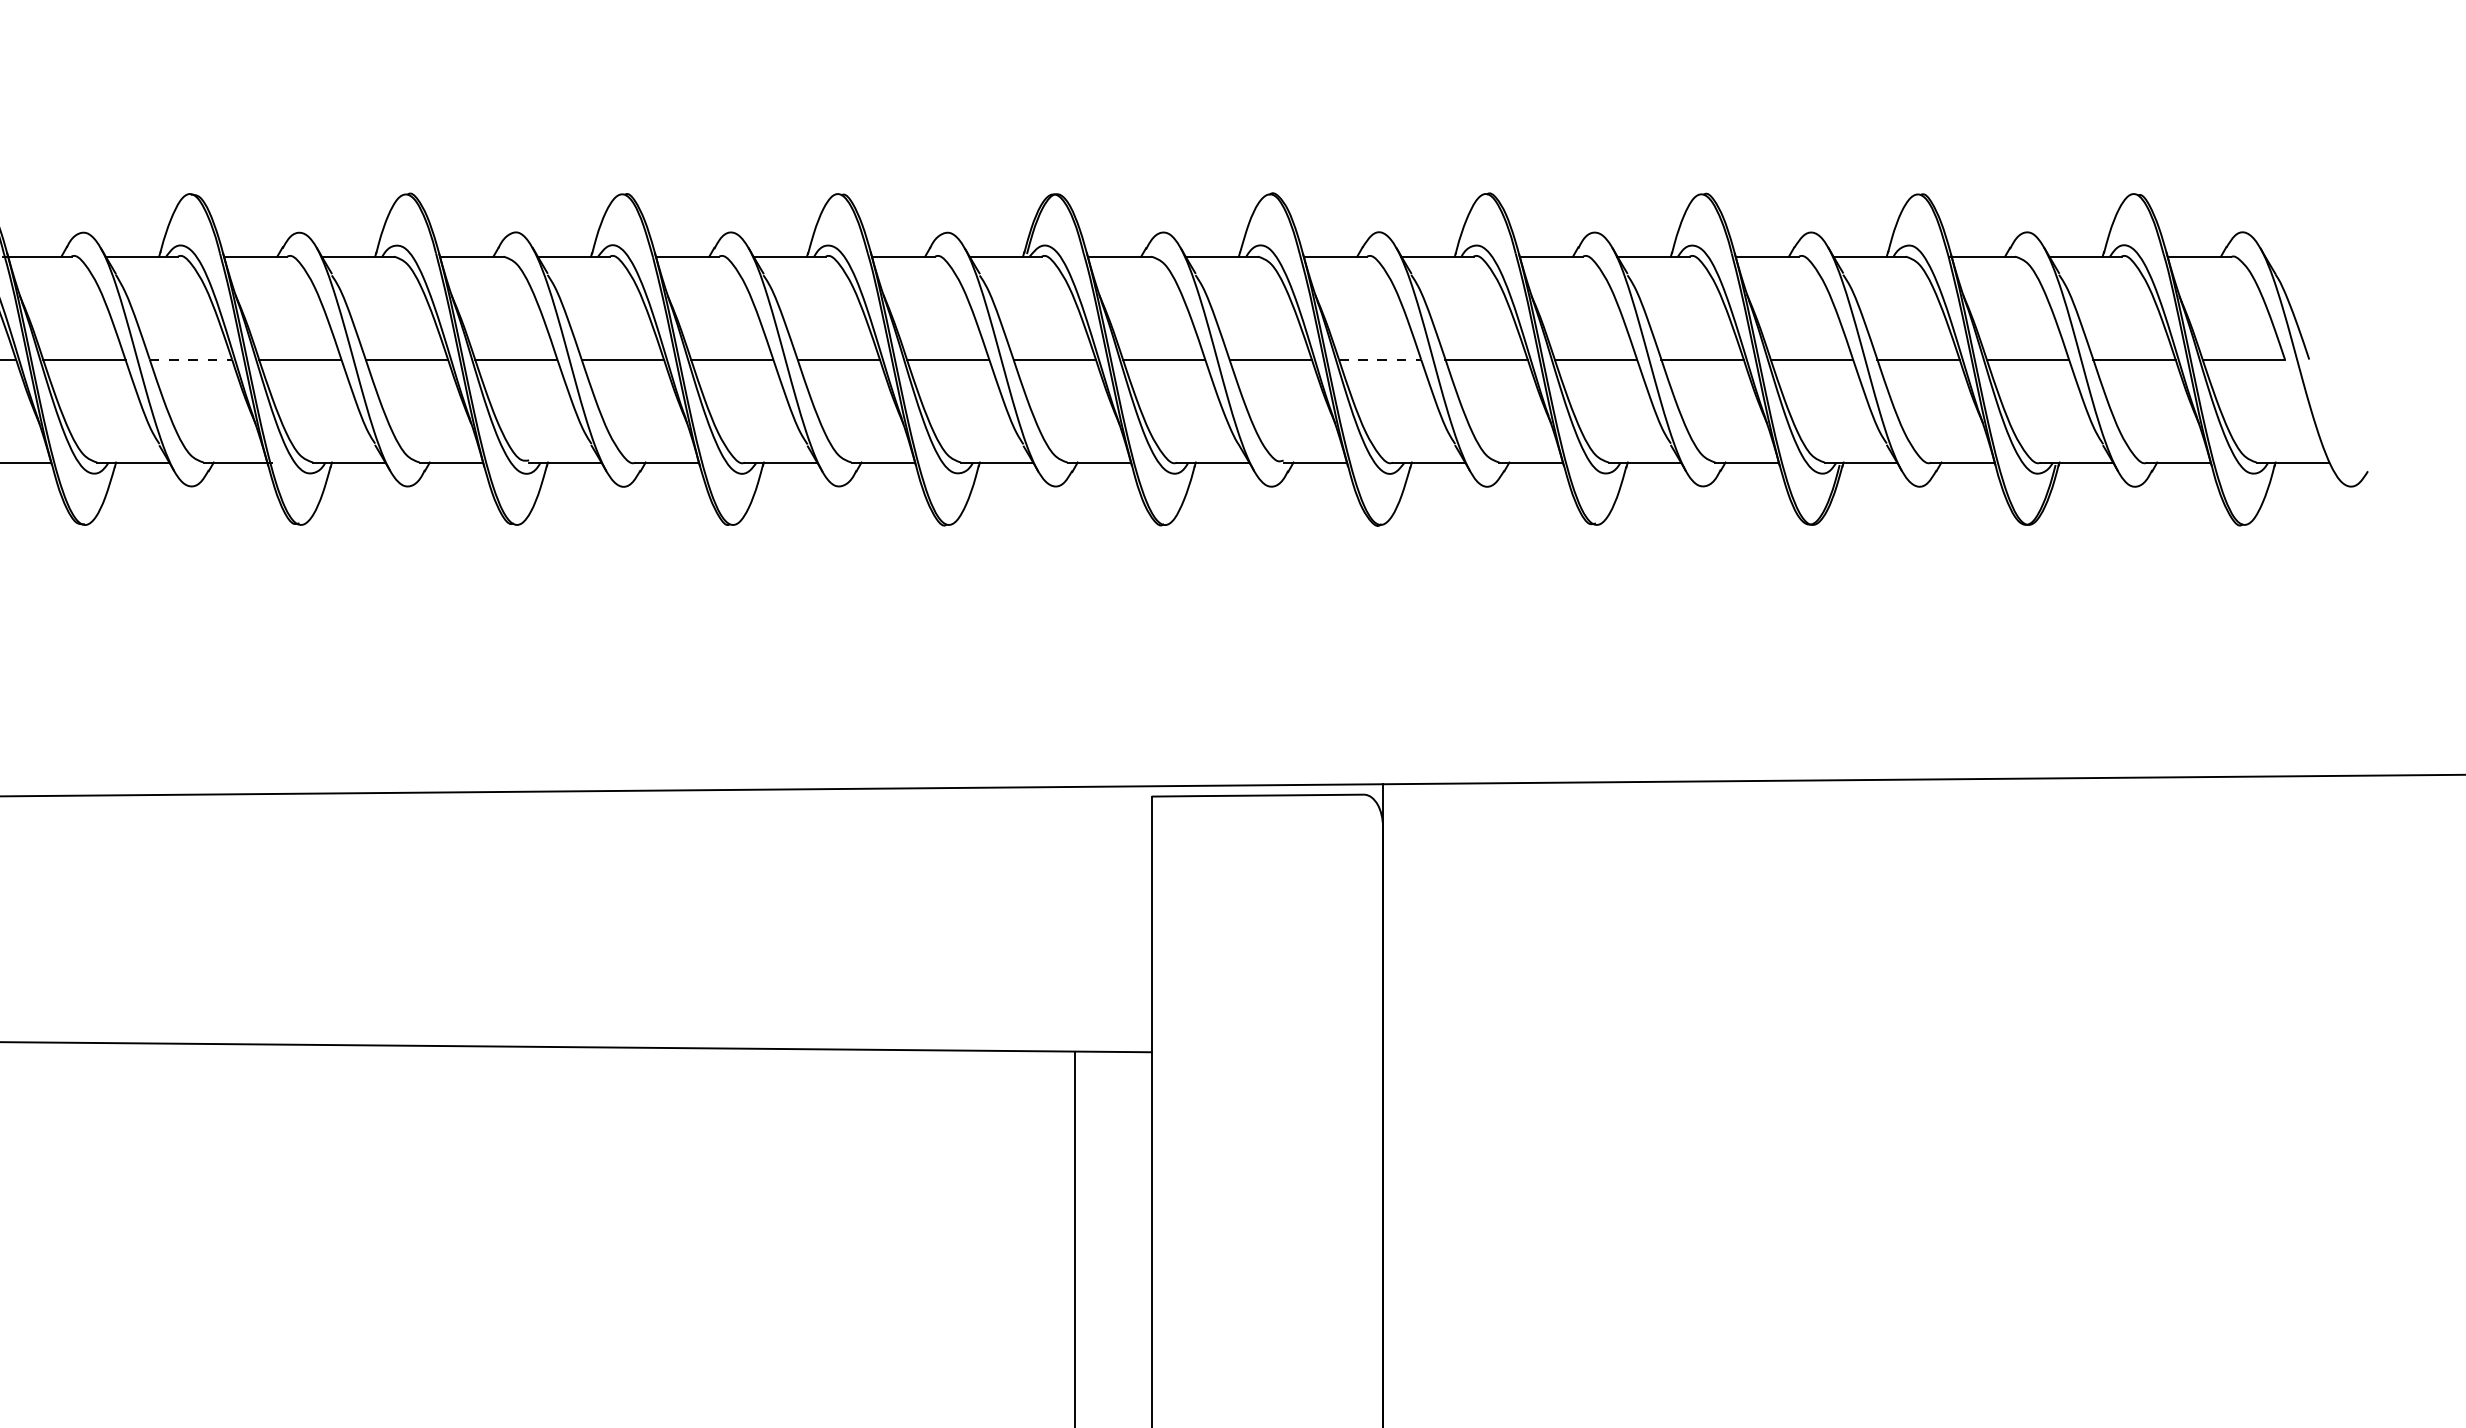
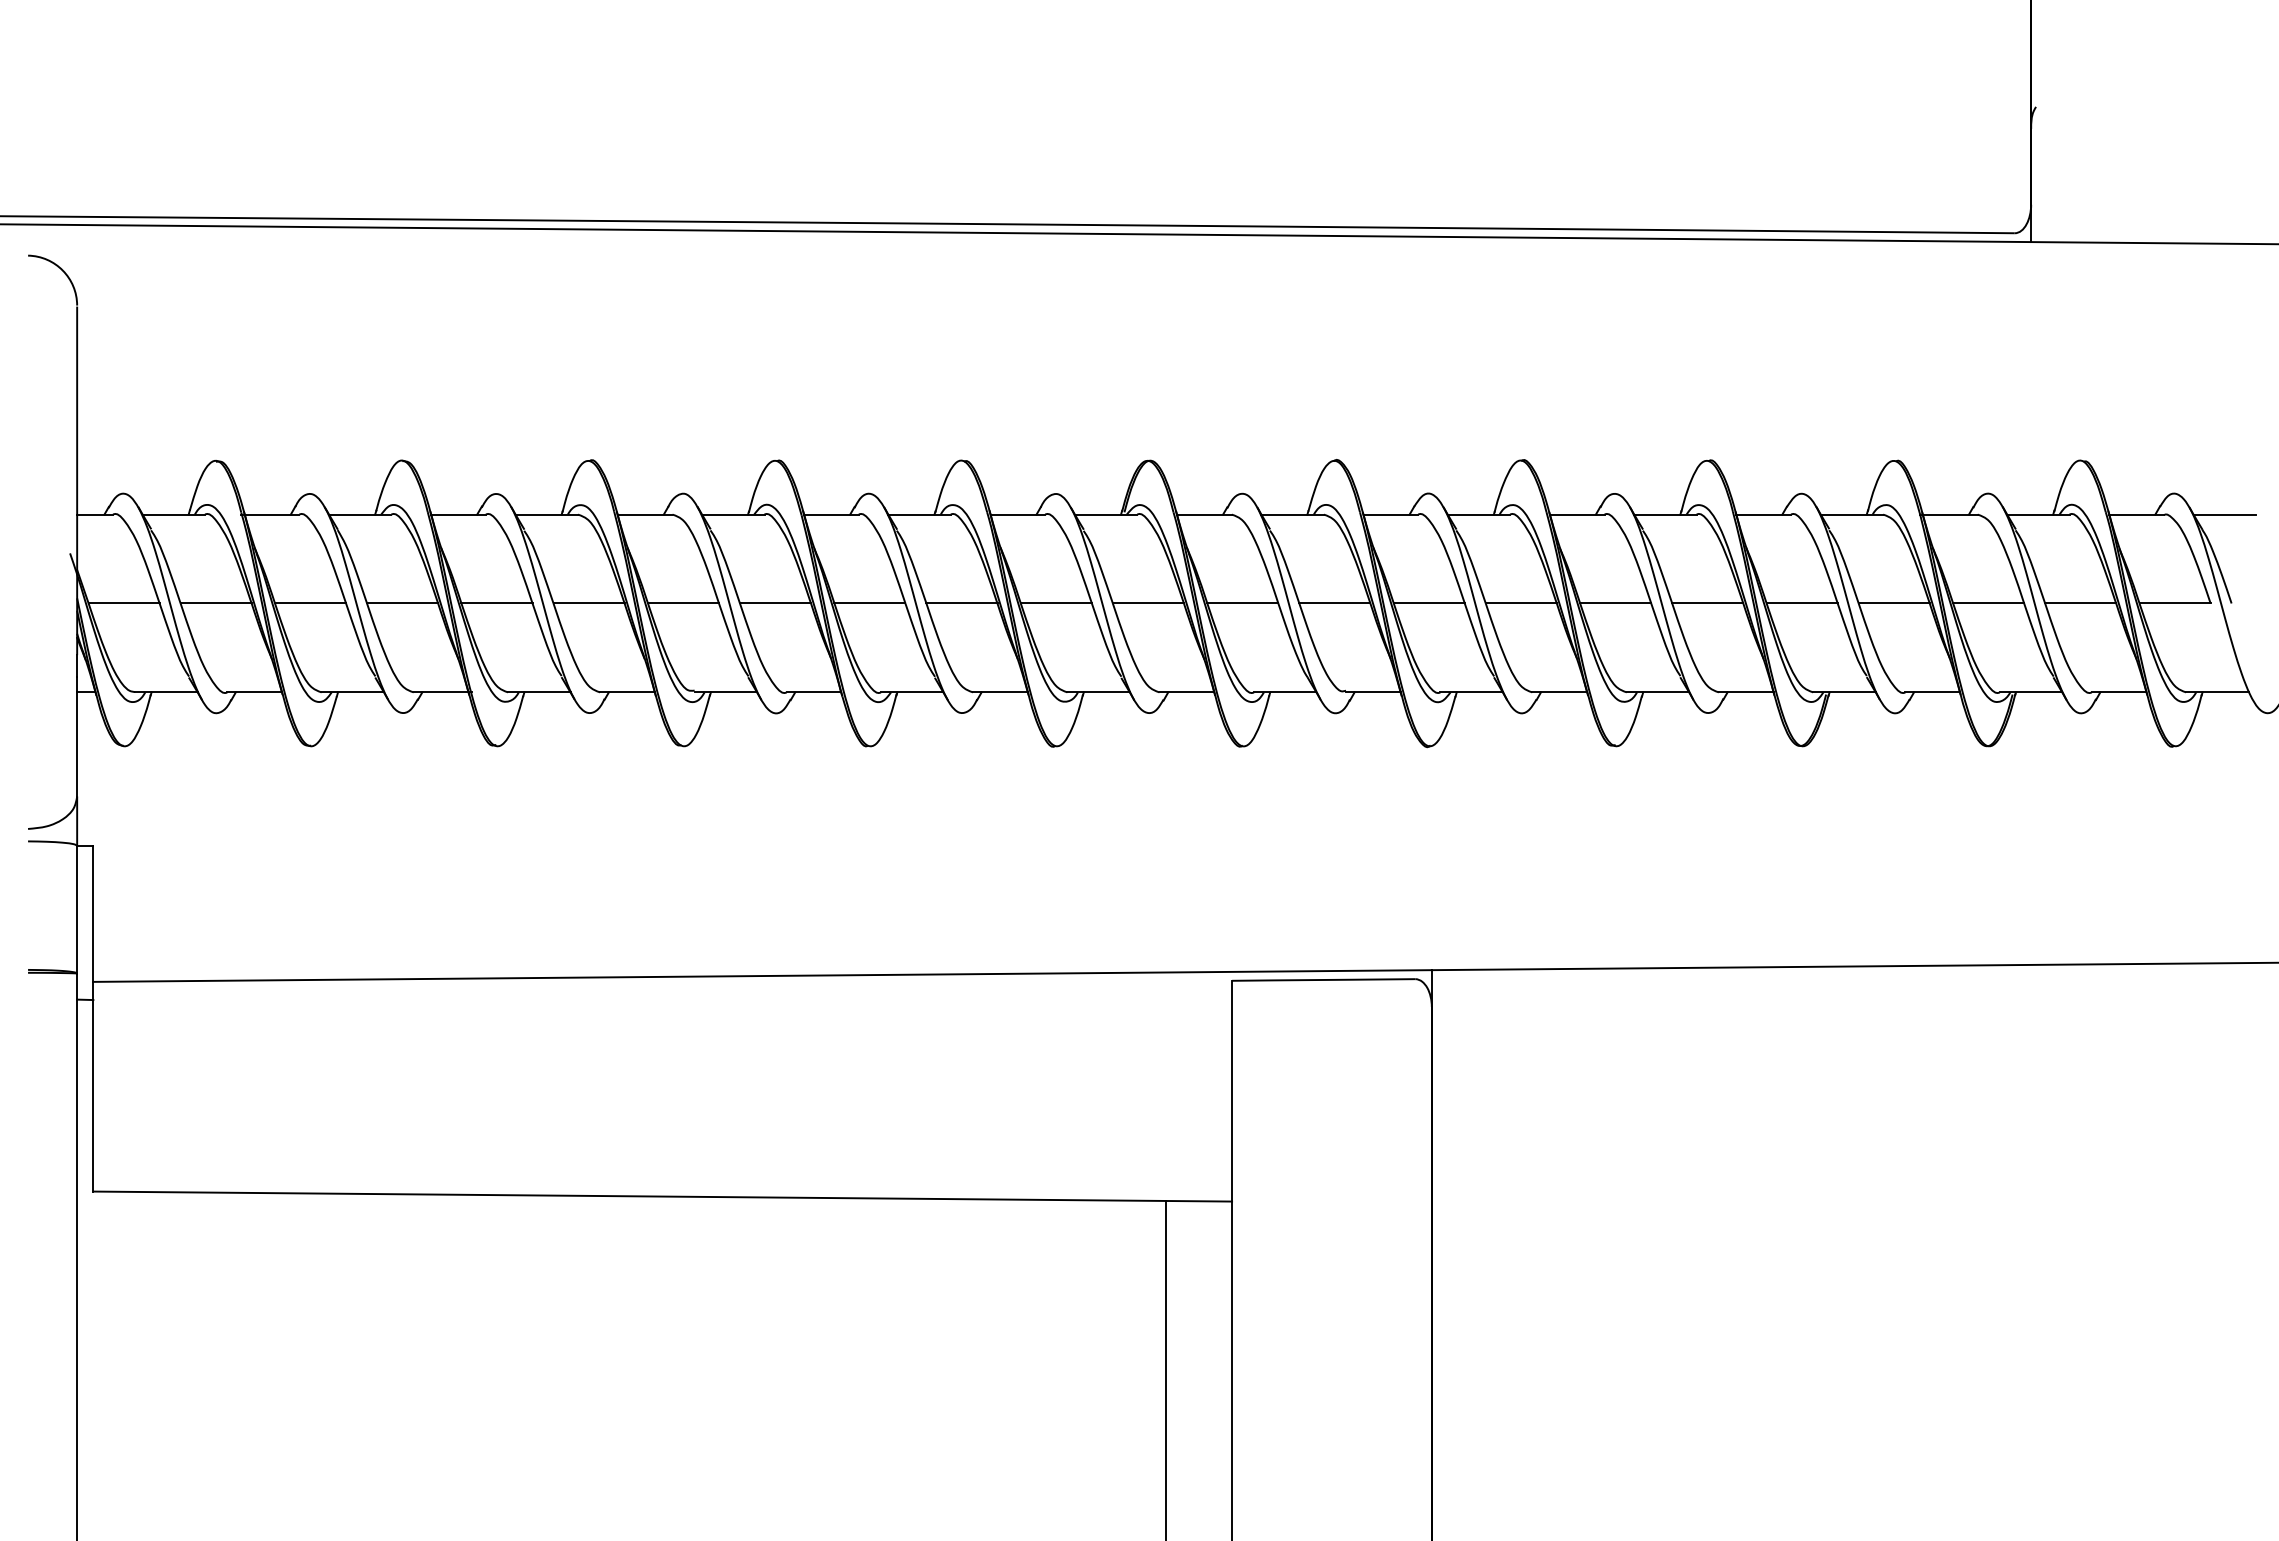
line: (2301, 256) -> (2224, 514), added
line: (190, 359) -> (402, 603), dashed -> solid
line: (1380, 359) -> (1429, 603), dashed -> solid

